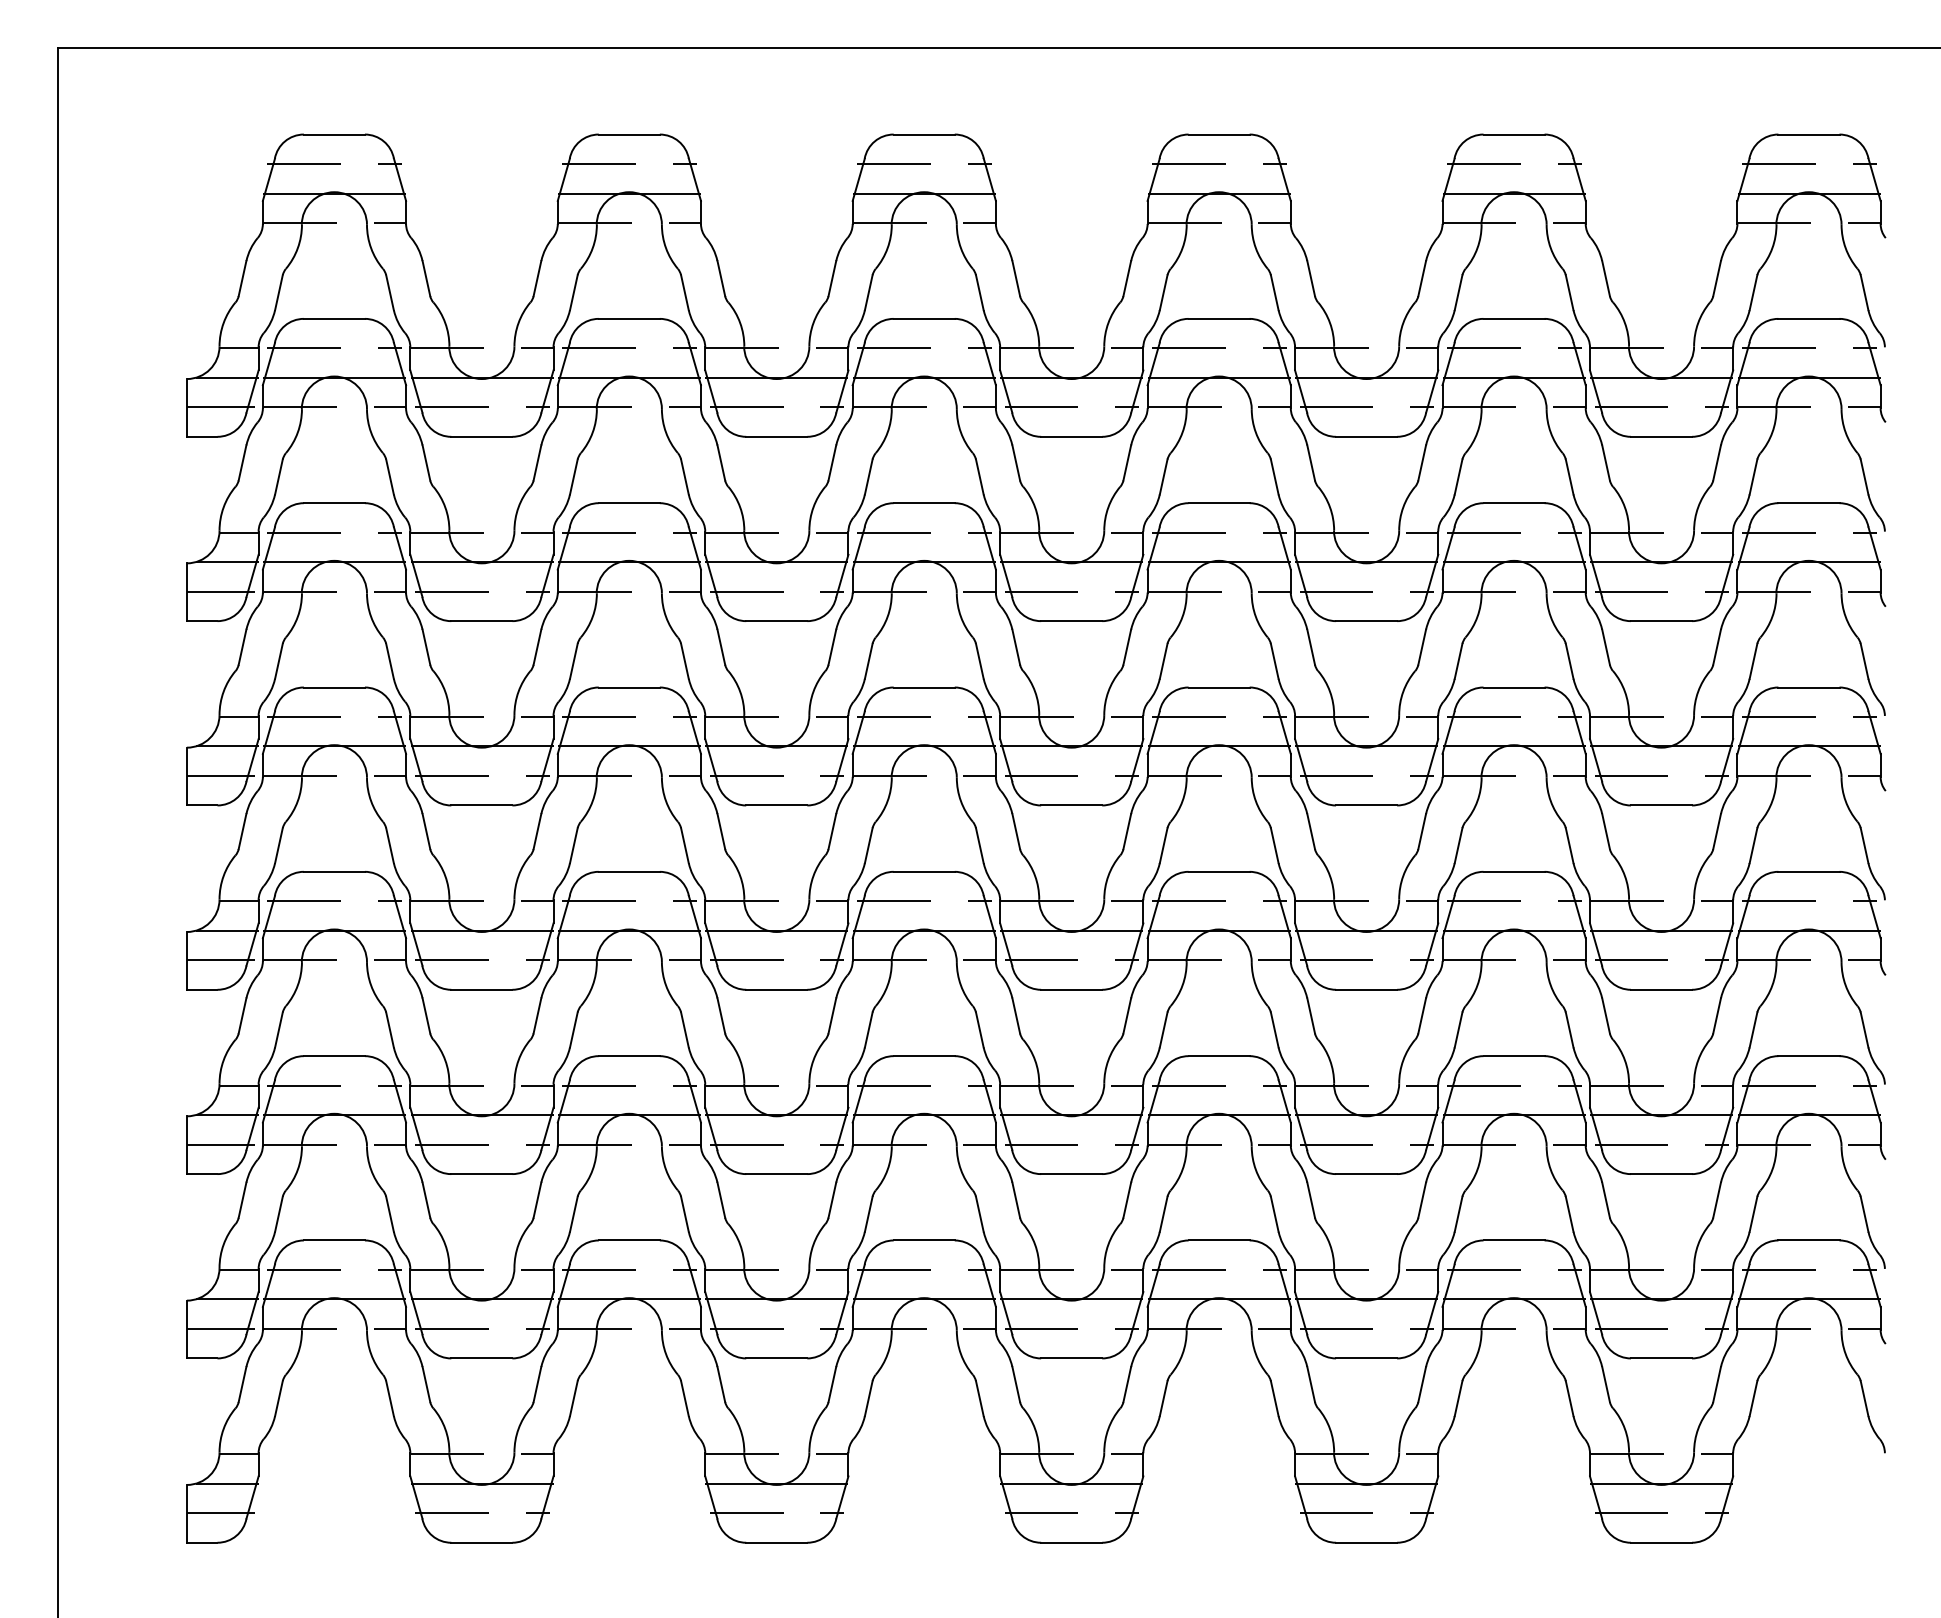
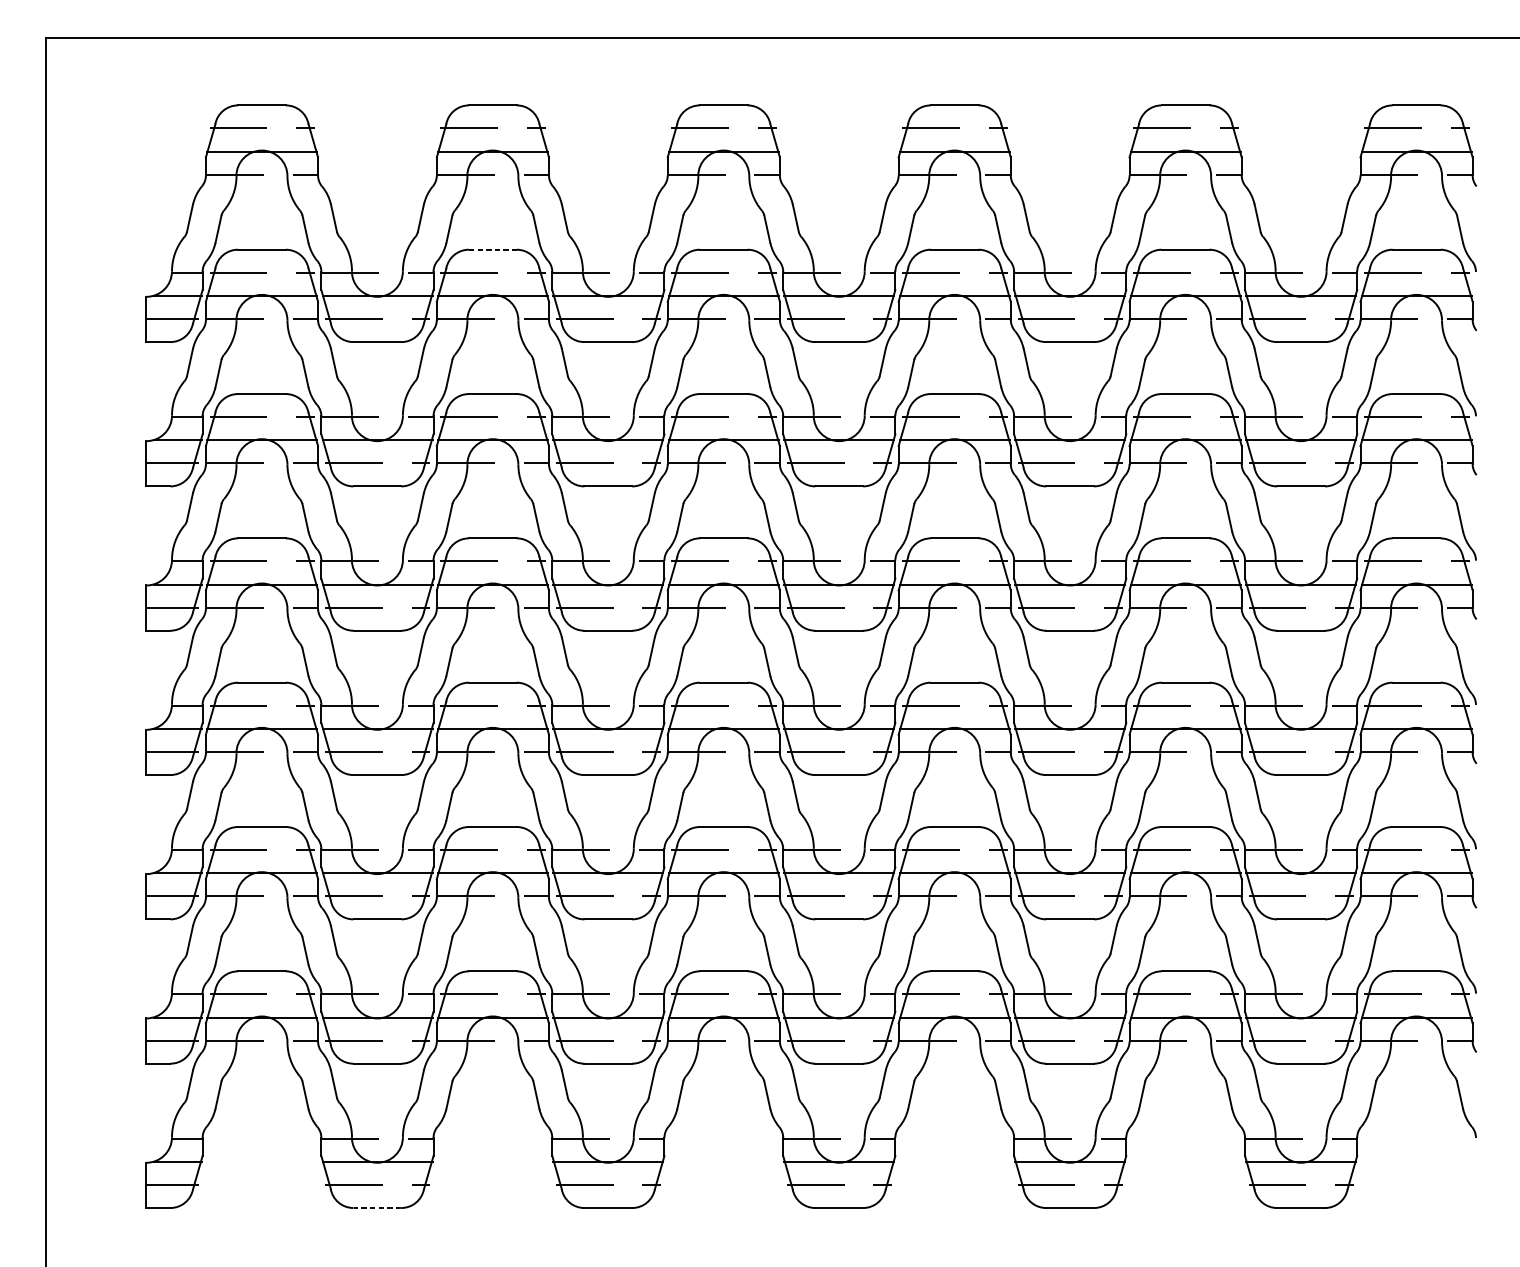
line: (629, 318) -> (492, 249), solid -> dashed
line: (481, 1542) -> (377, 1207), solid -> dashed

